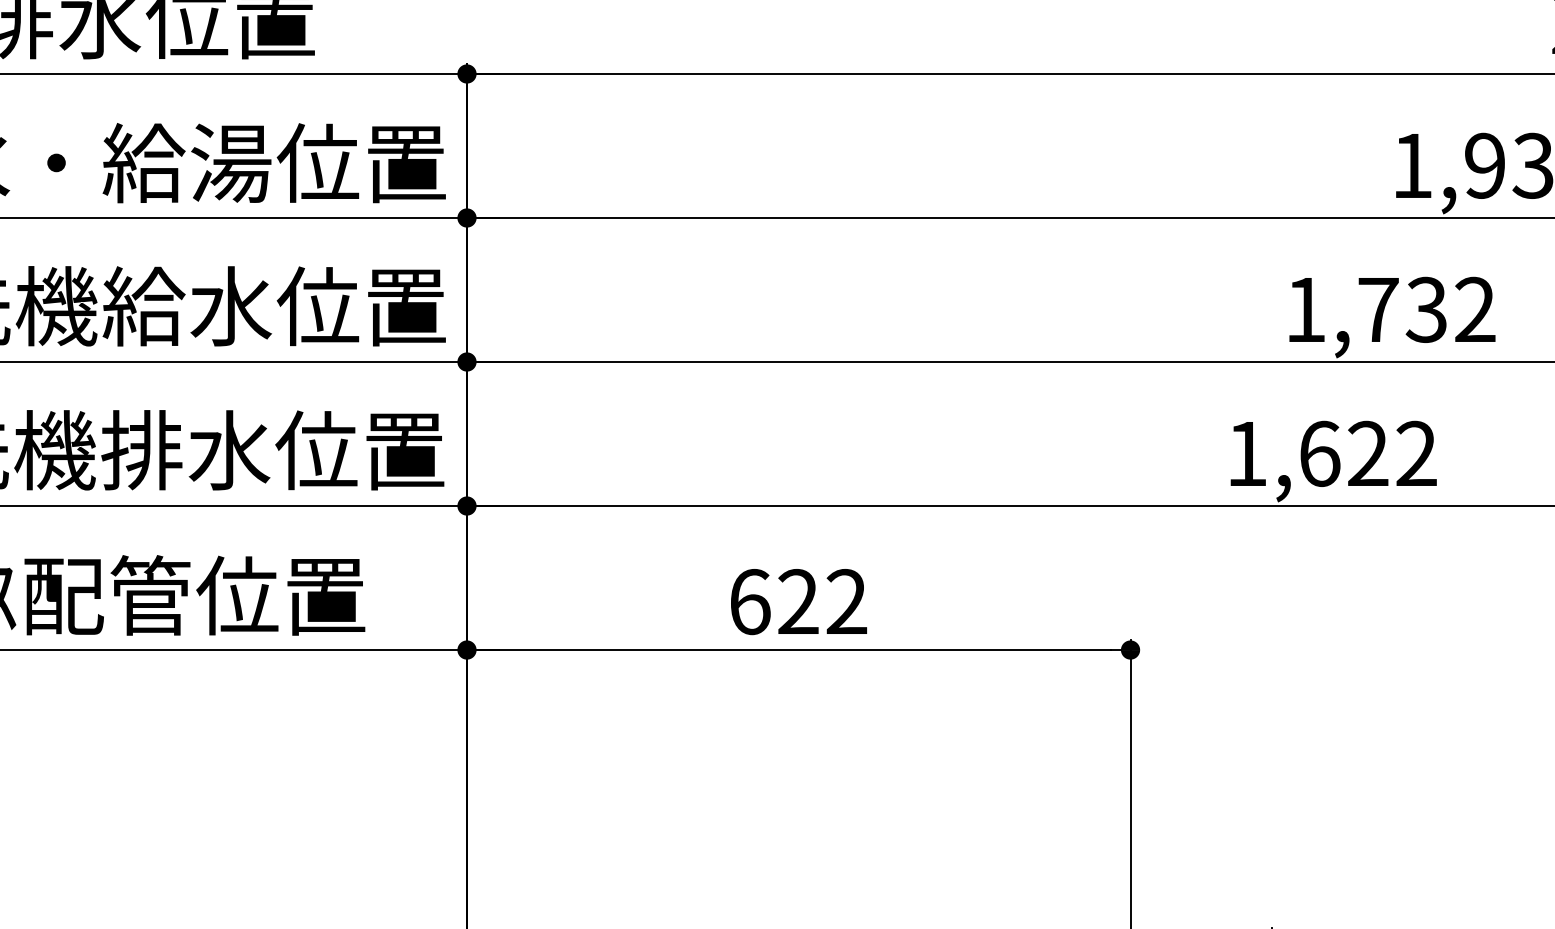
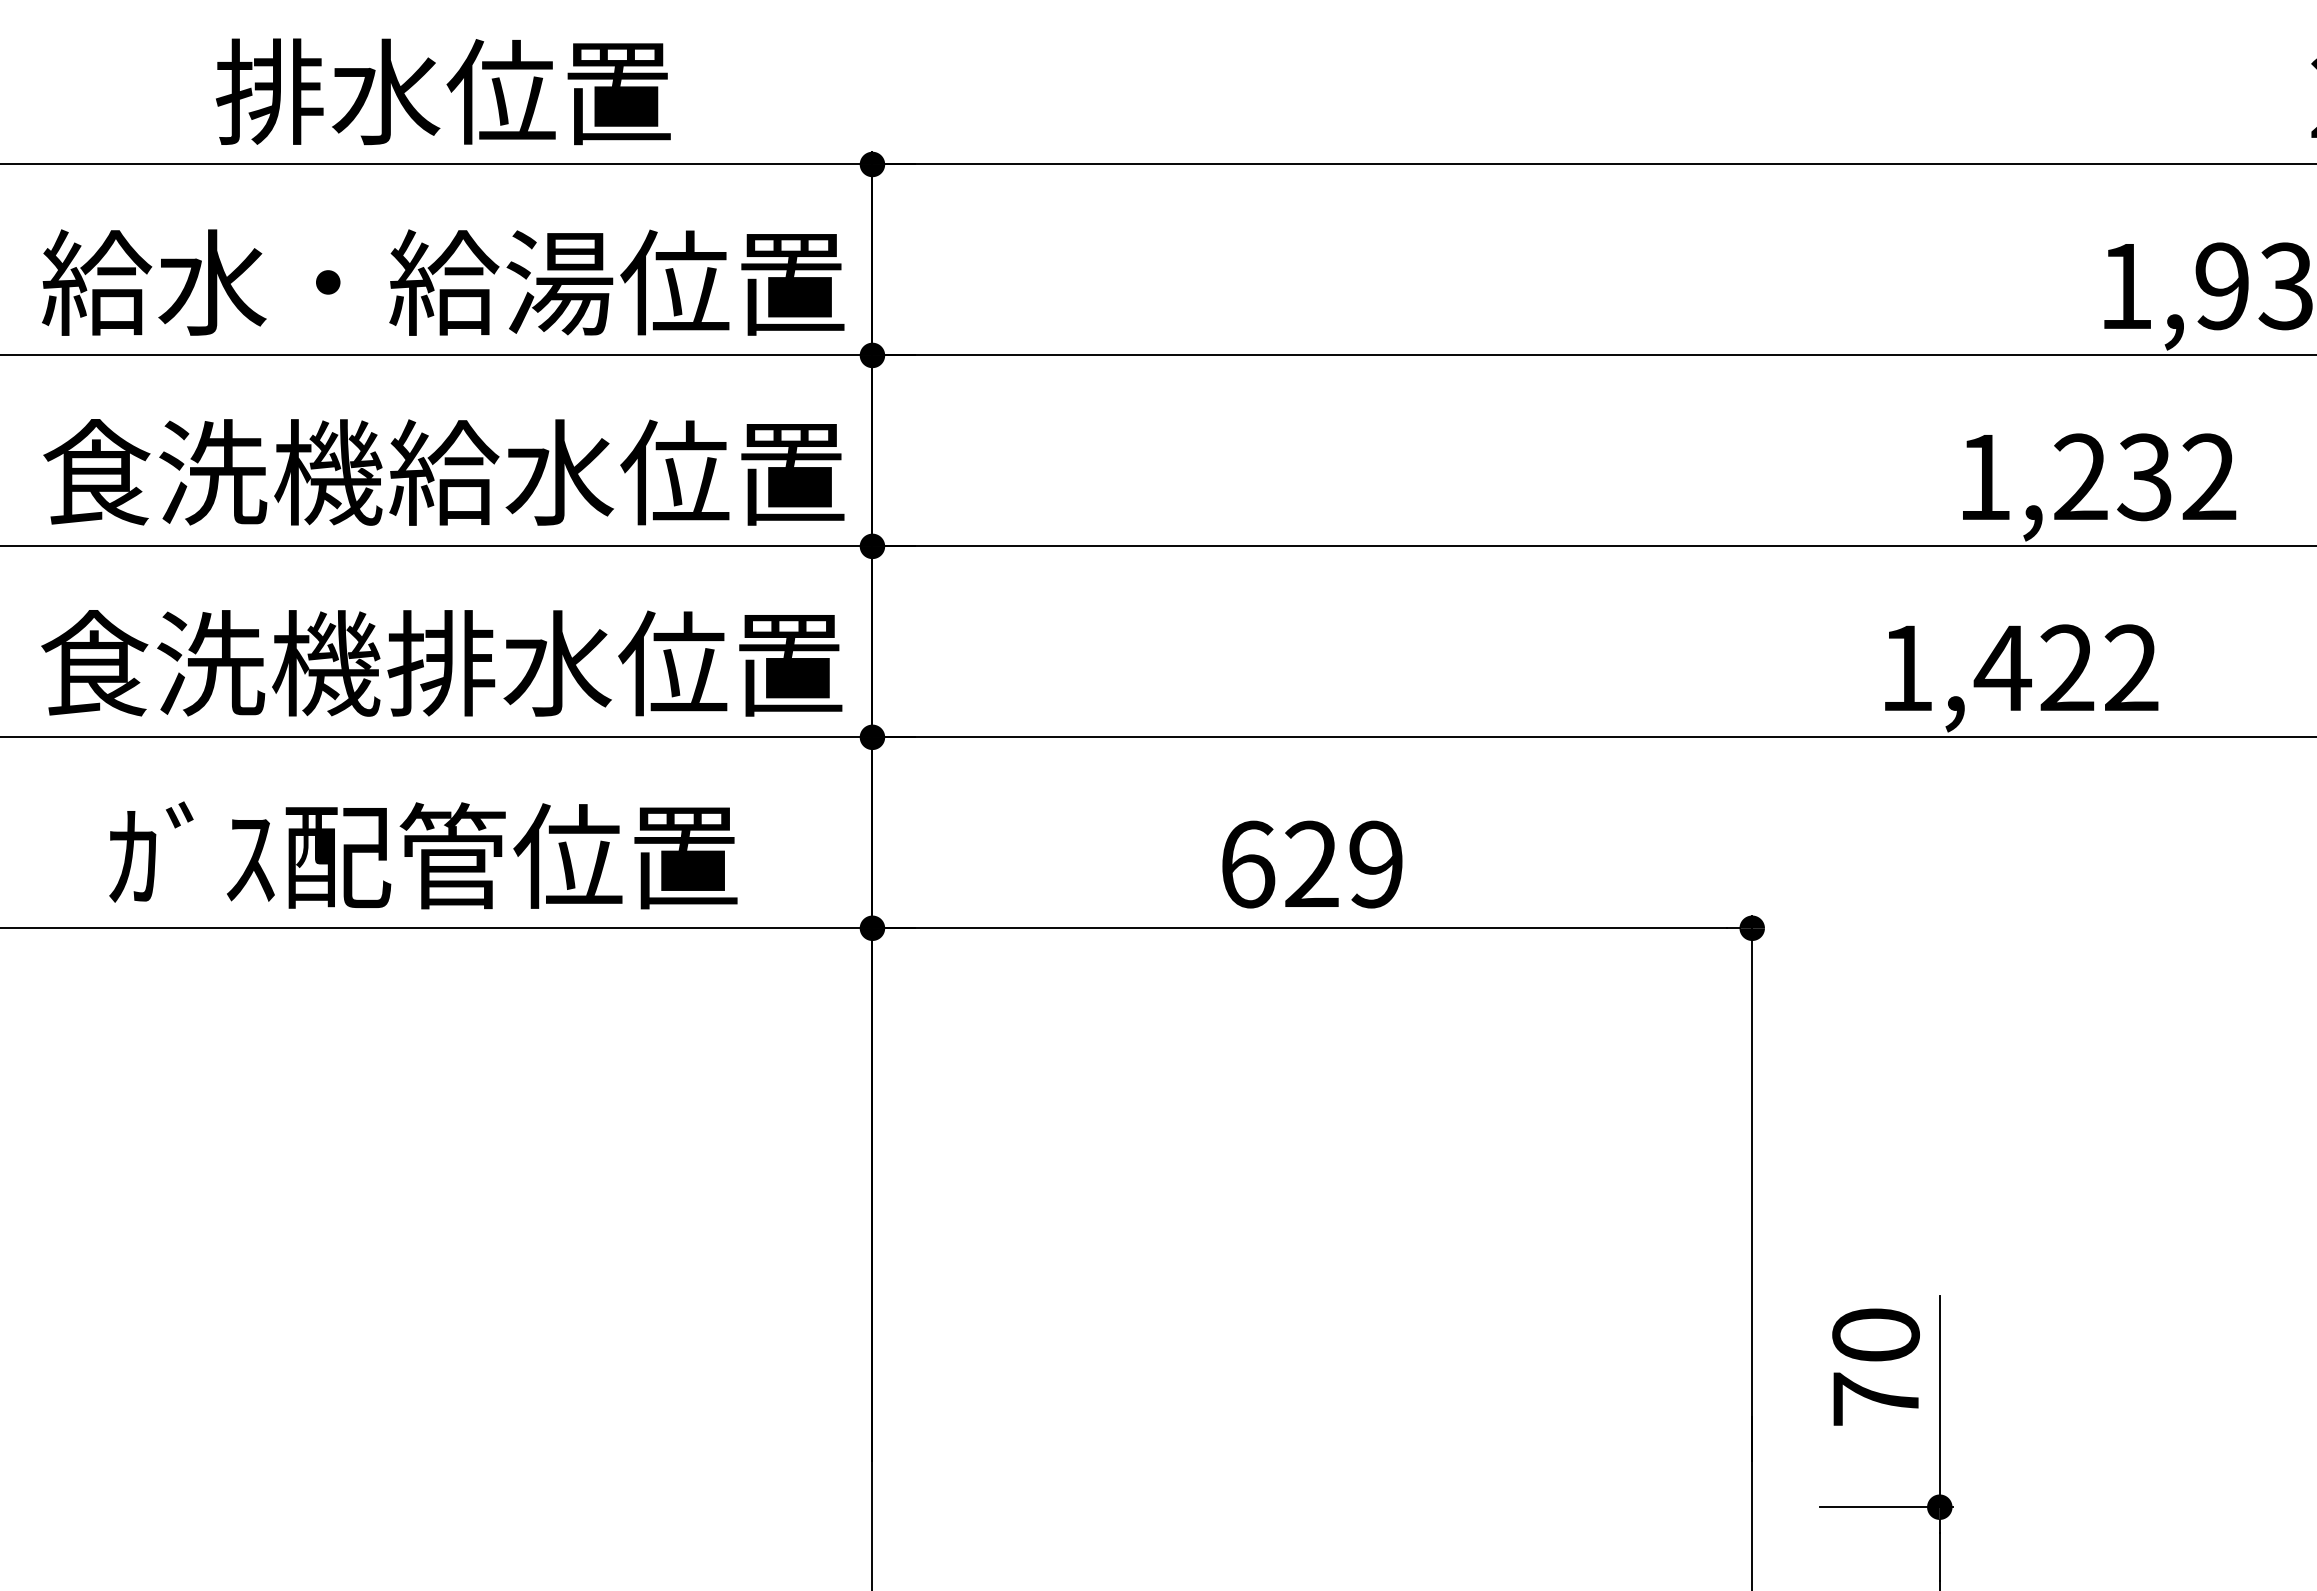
text: (1378, 309) -> (2080, 476), 1,732 -> 1,232
text: (1319, 454) -> (2002, 668), 1,622 -> 1,422
text: (846, 601) -> (1375, 864), 622 -> 629

